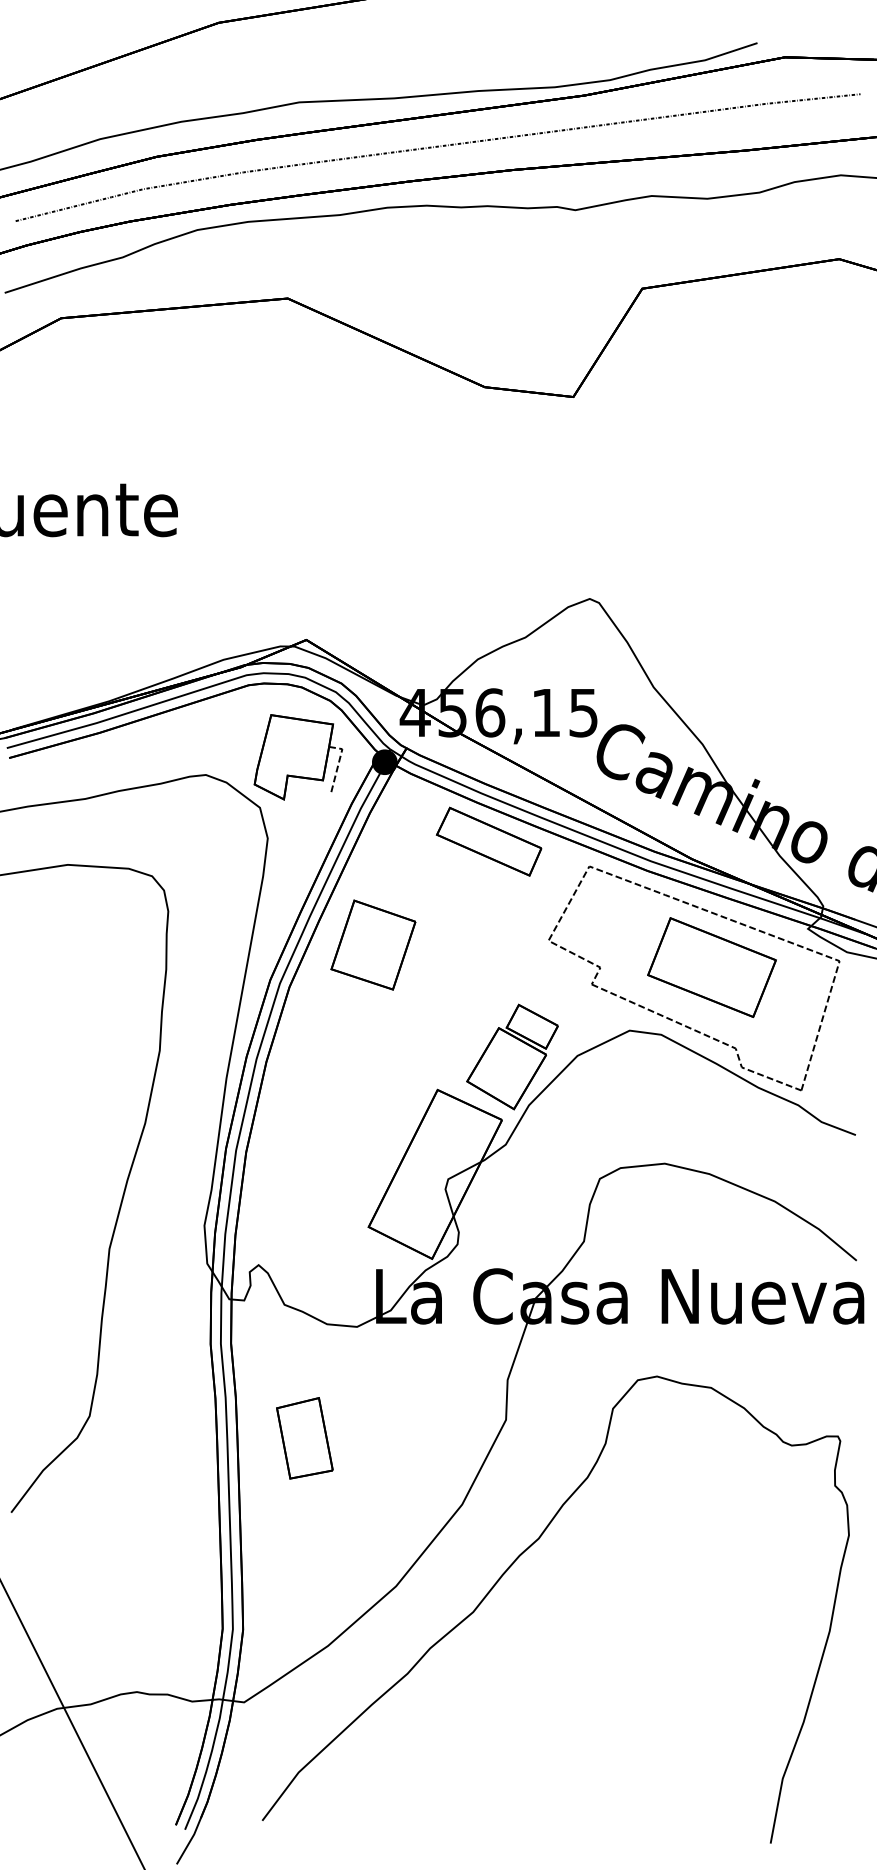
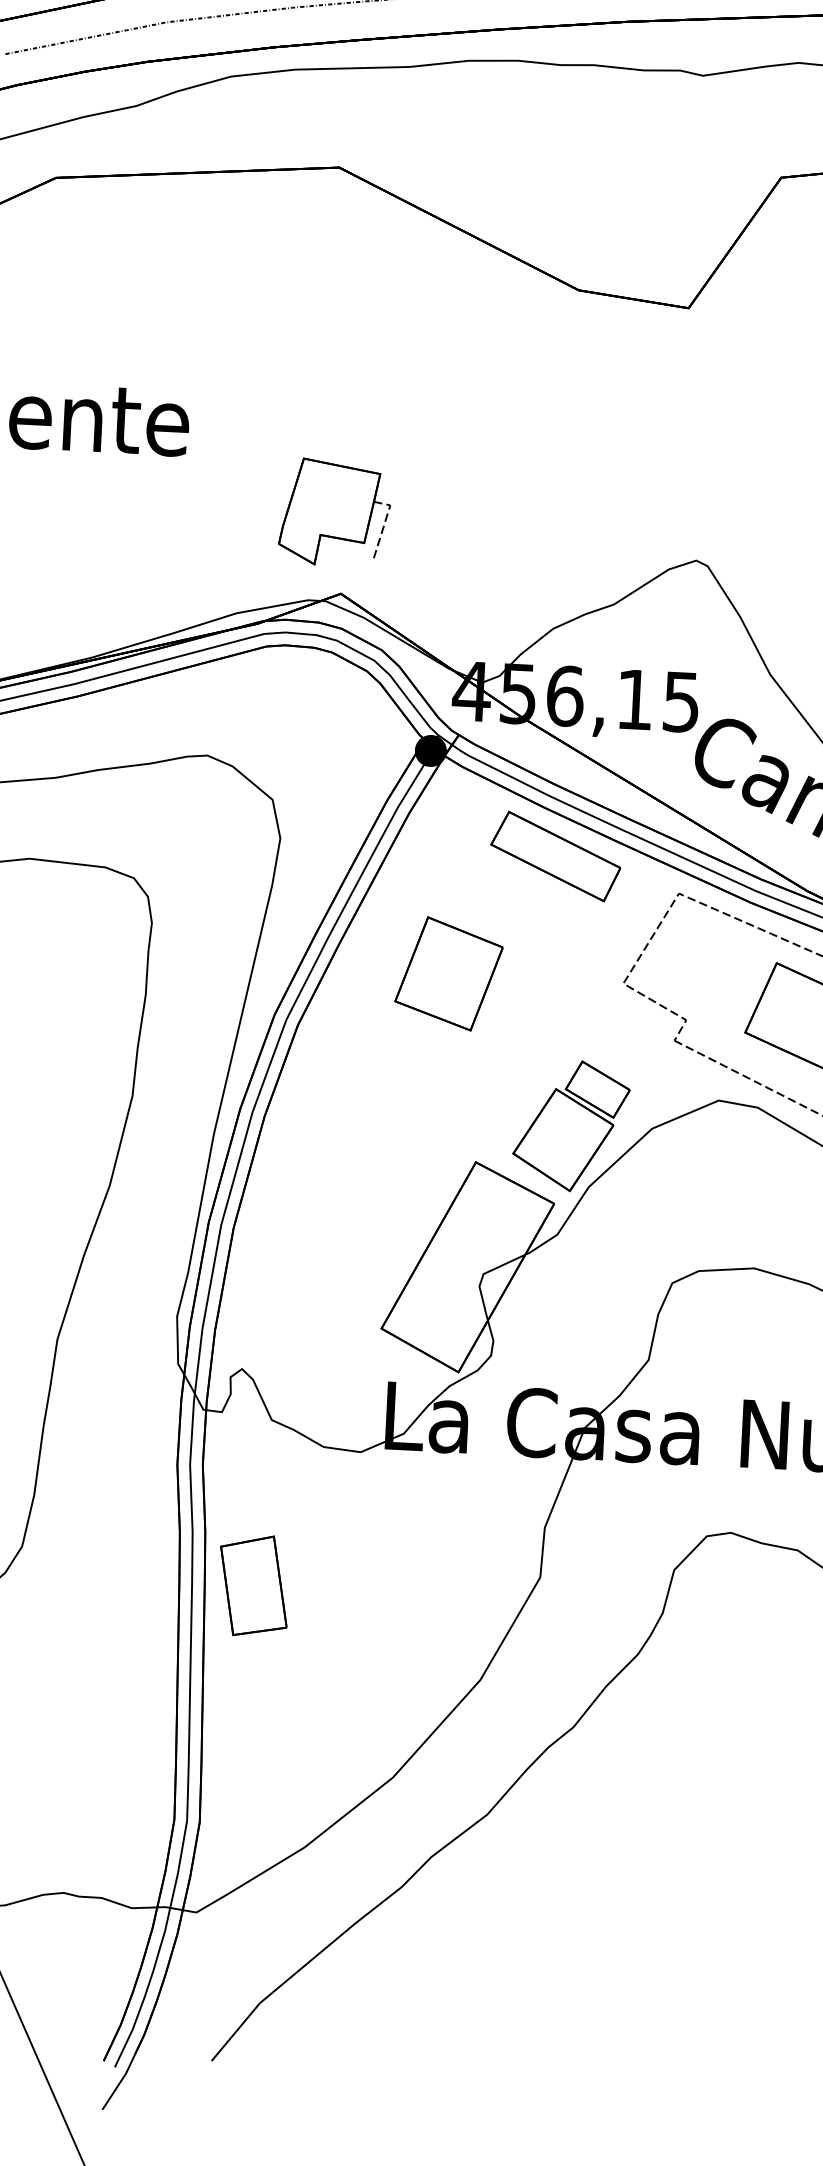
part: (298, 757) -> (335, 513), moved
part: (373, 944) -> (449, 973), moved
part: (304, 1438) -> (253, 1586), moved

